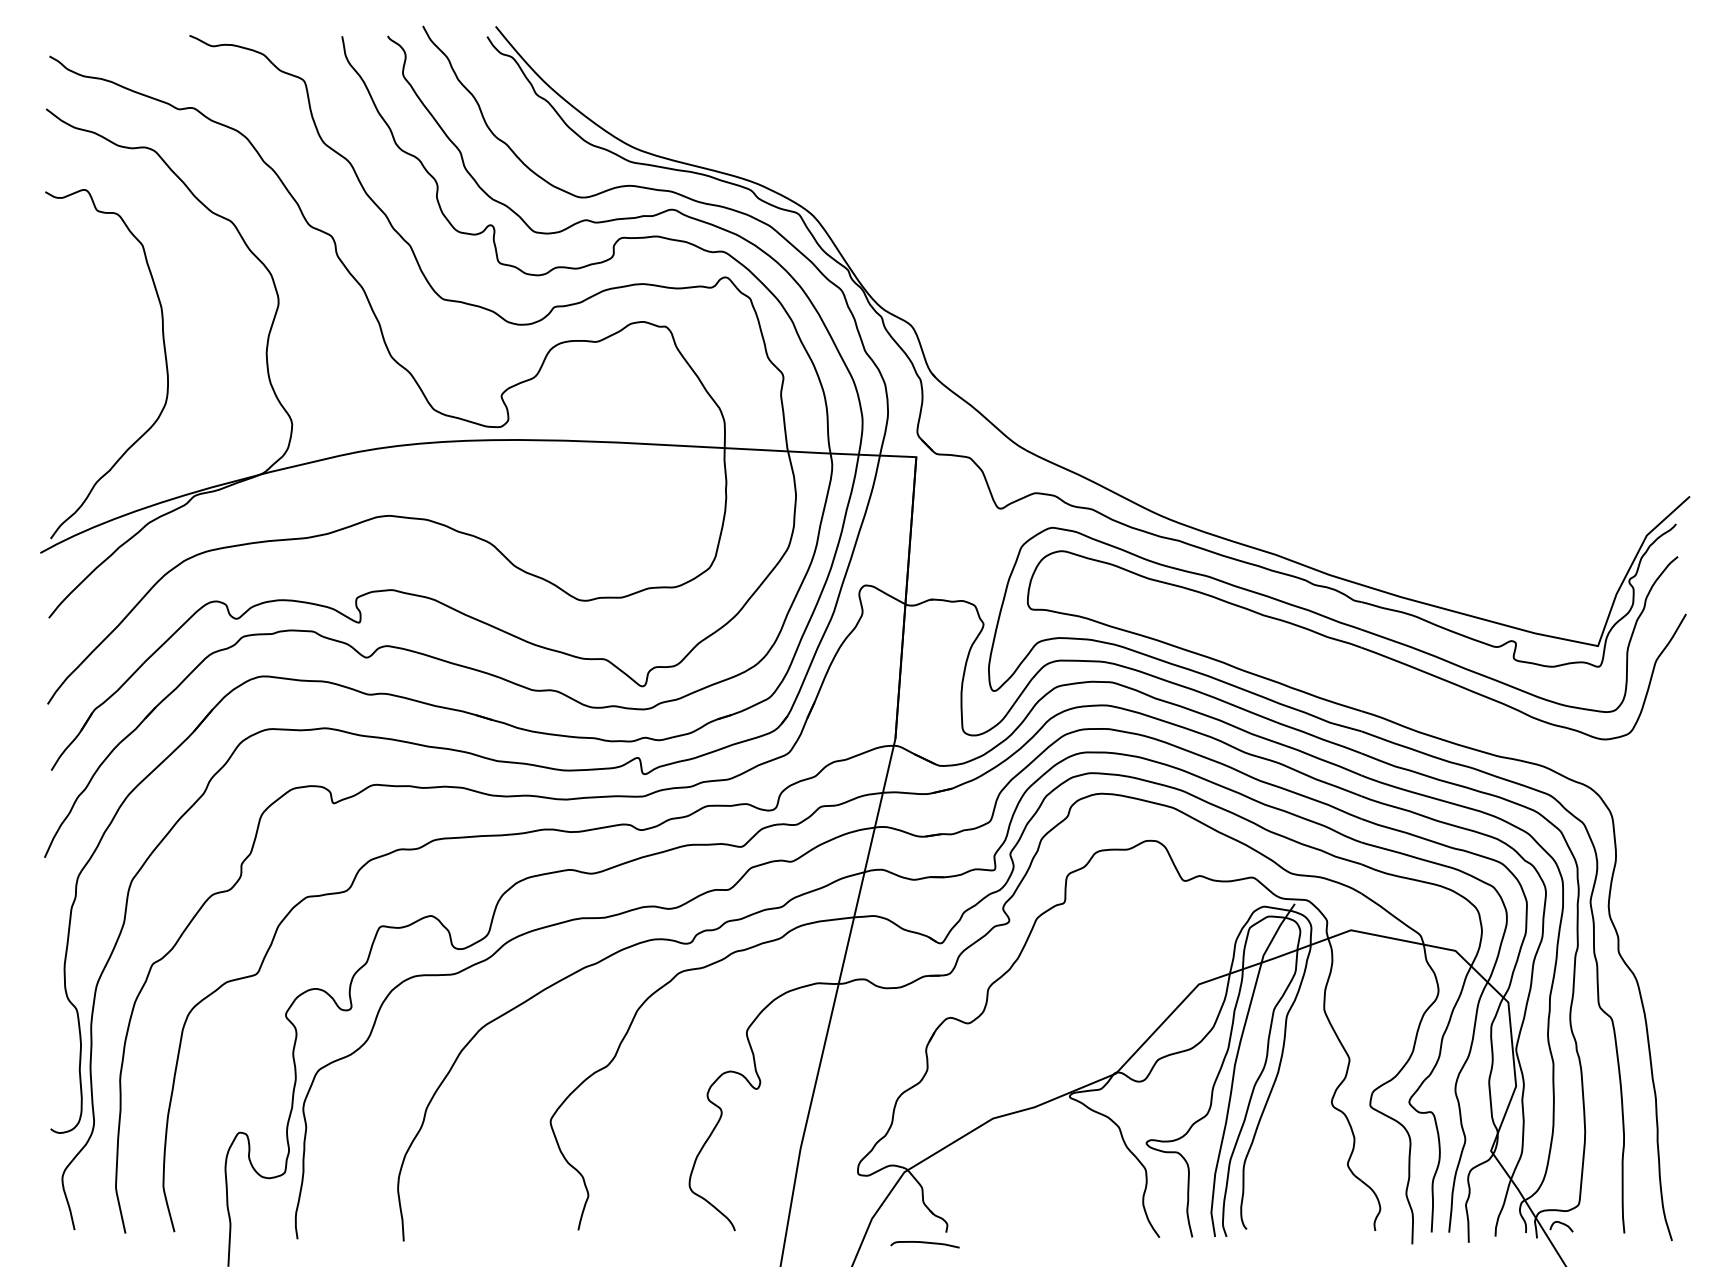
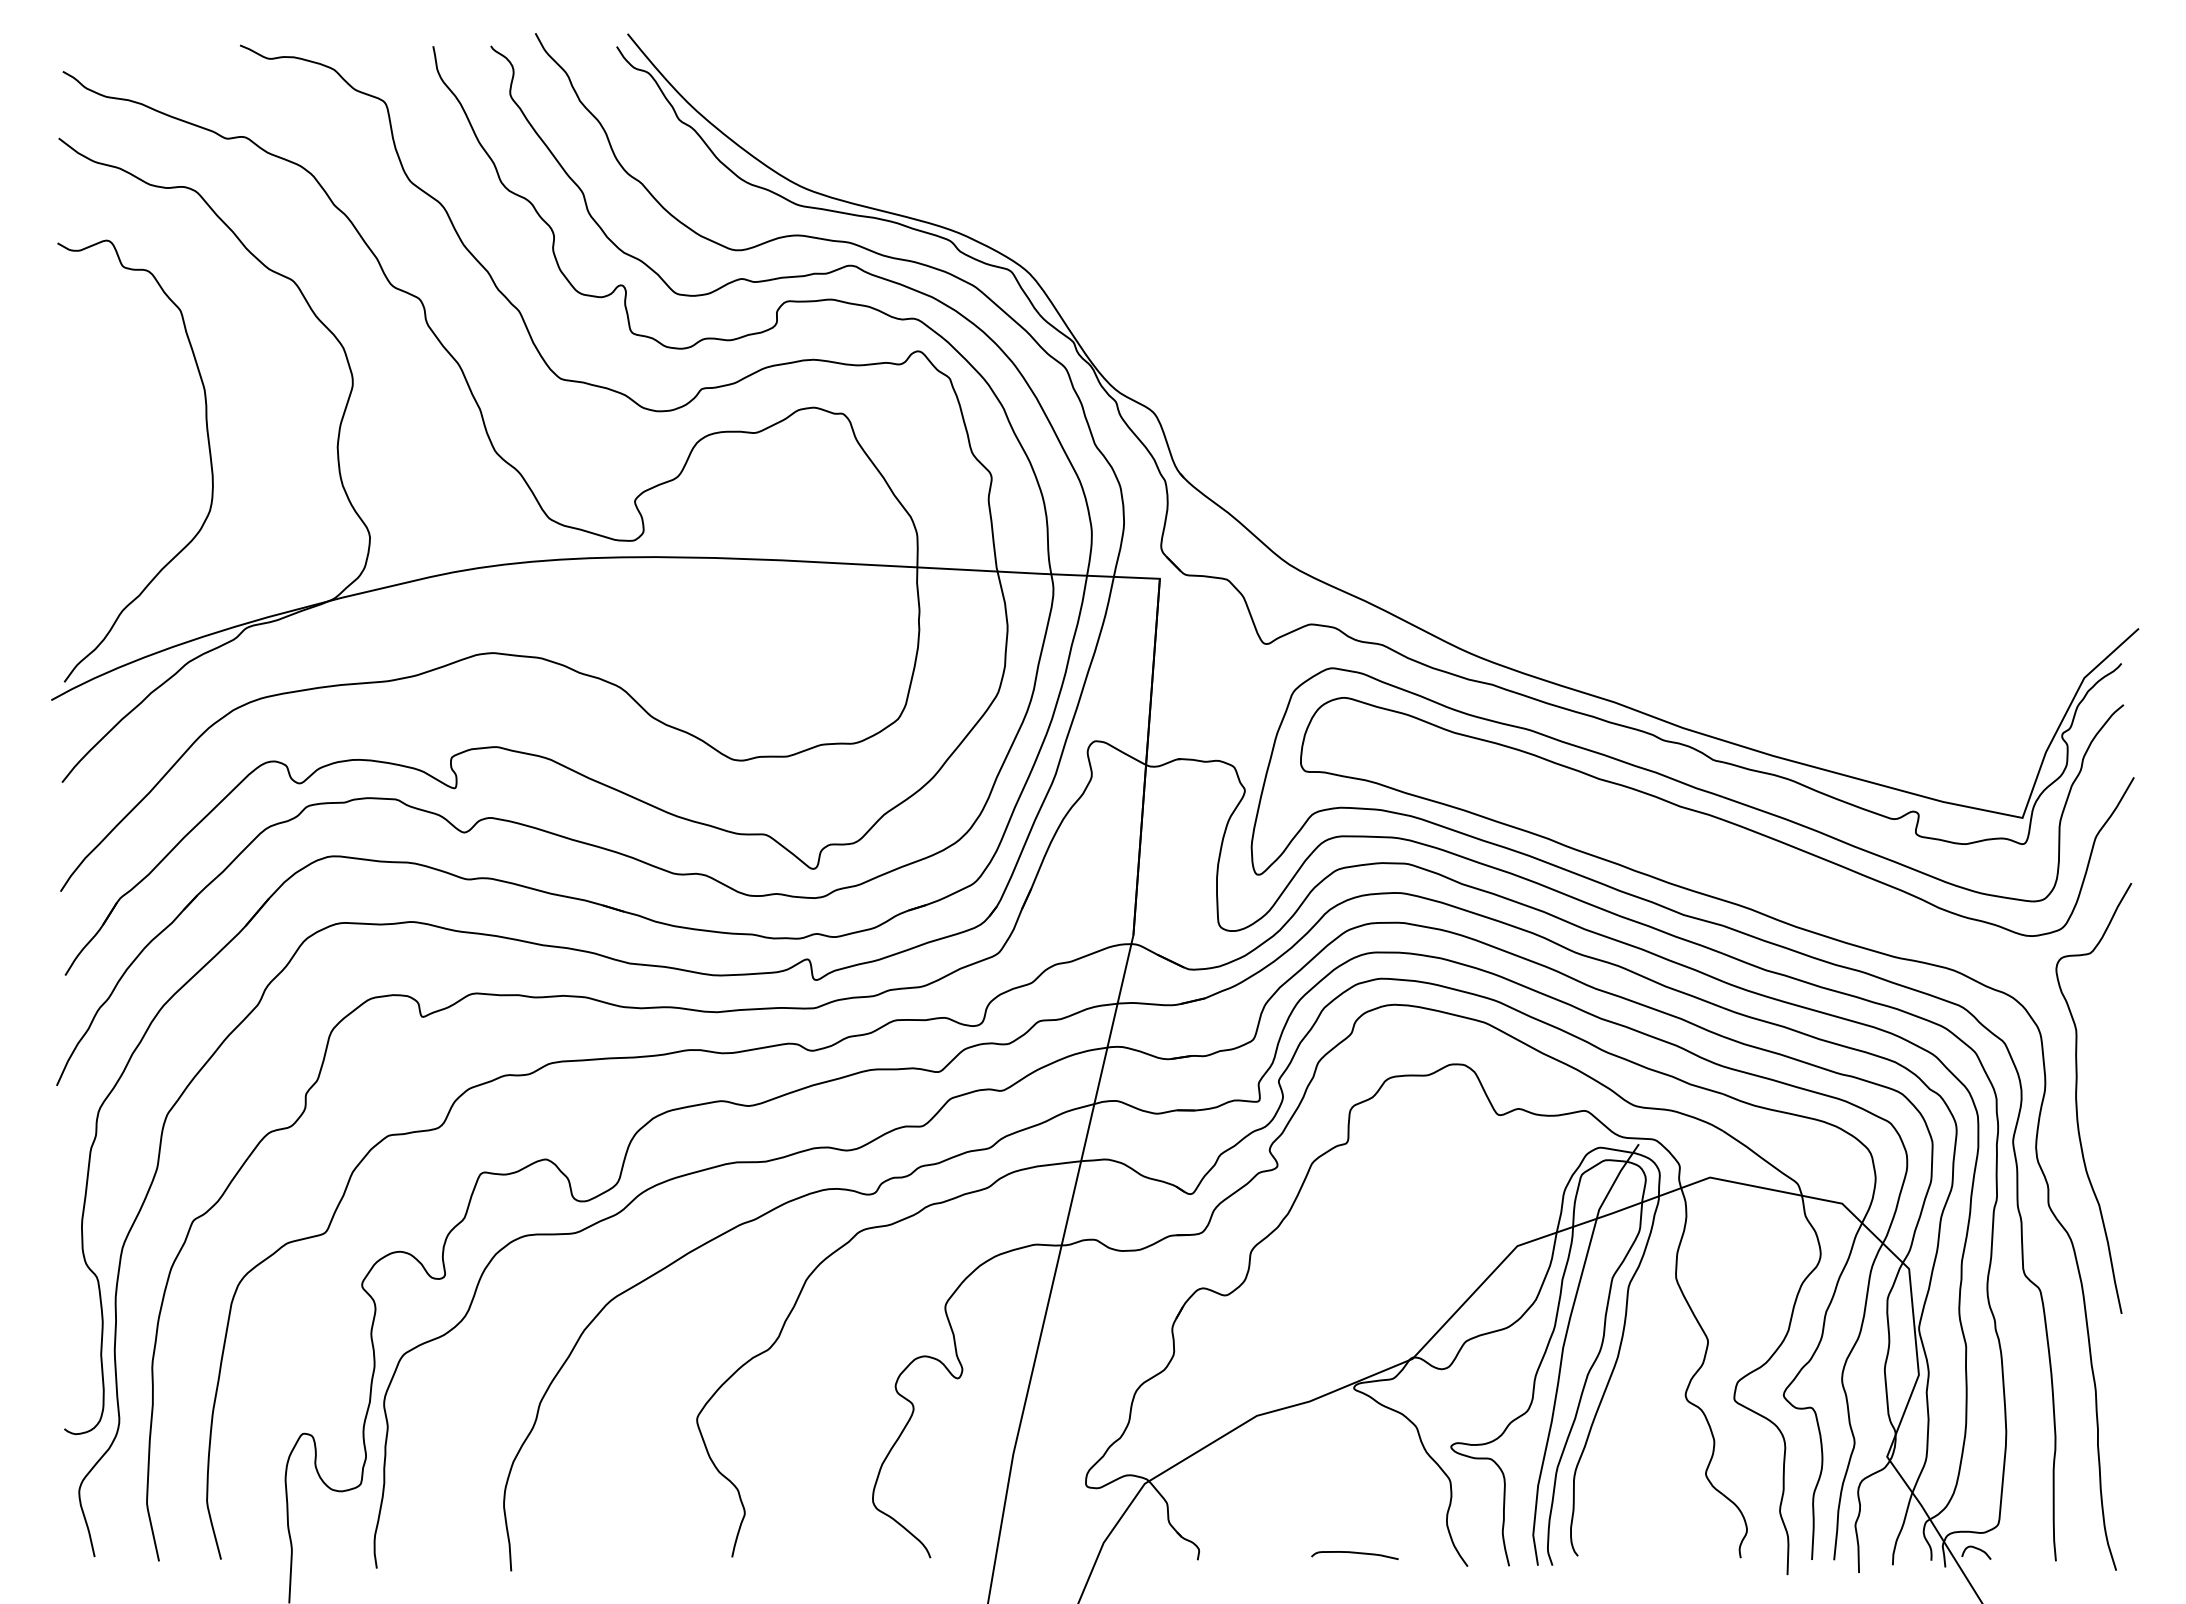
curve: (1641, 869) -> (2077, 1100), added
curve: (924, 1243) -> (1354, 1553), moved

